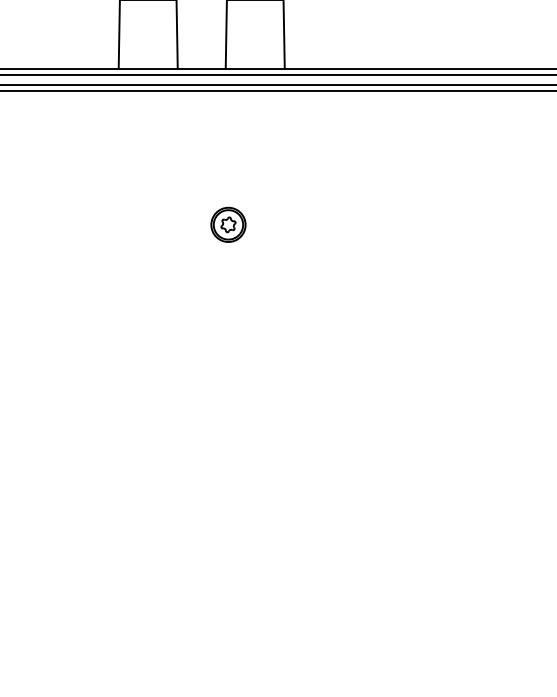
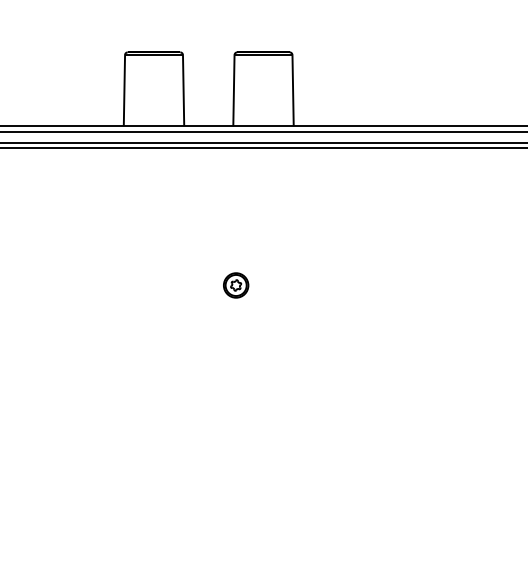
part: (228, 224) -> (236, 285), size x0.7

